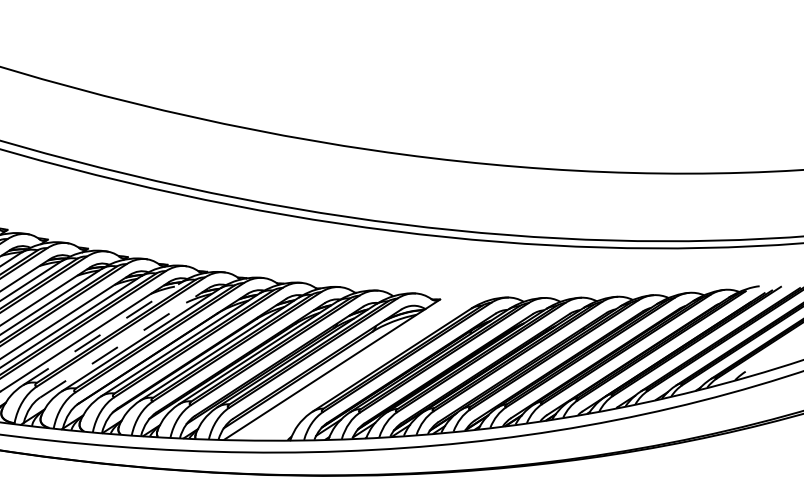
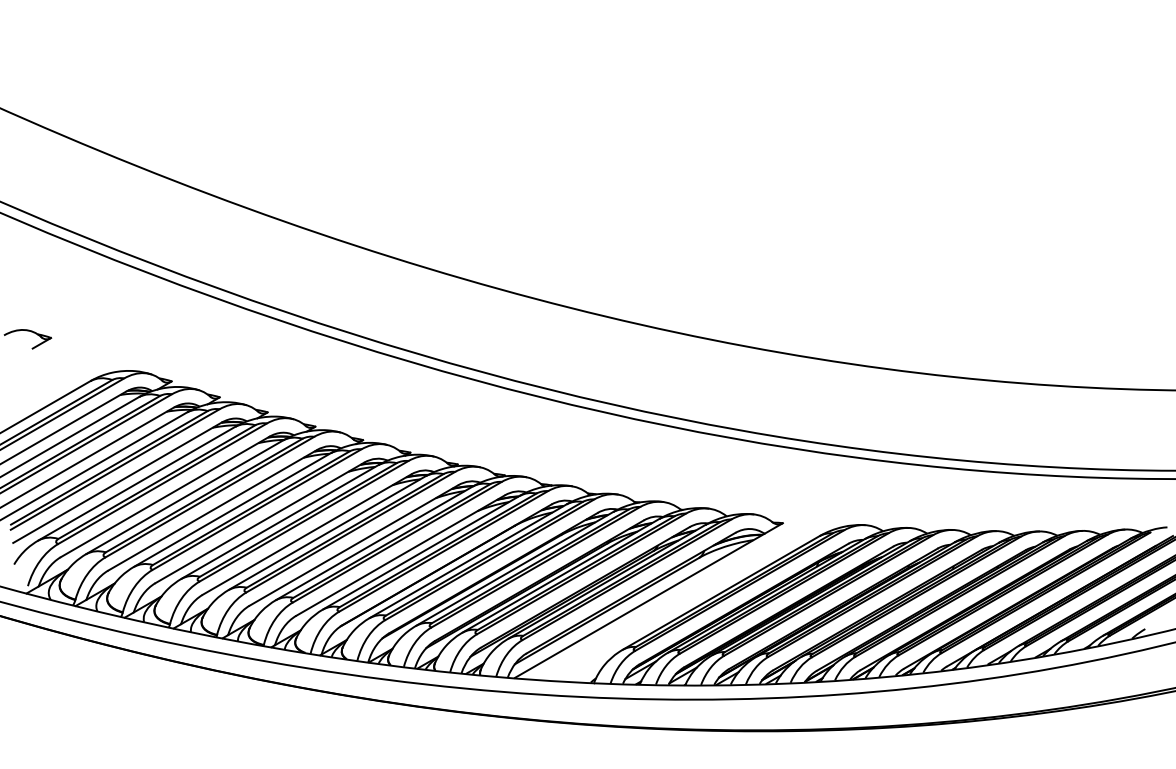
line: (102, 334) -> (374, 543), dashed -> solid
line: (124, 342) -> (401, 555), dashed -> solid

